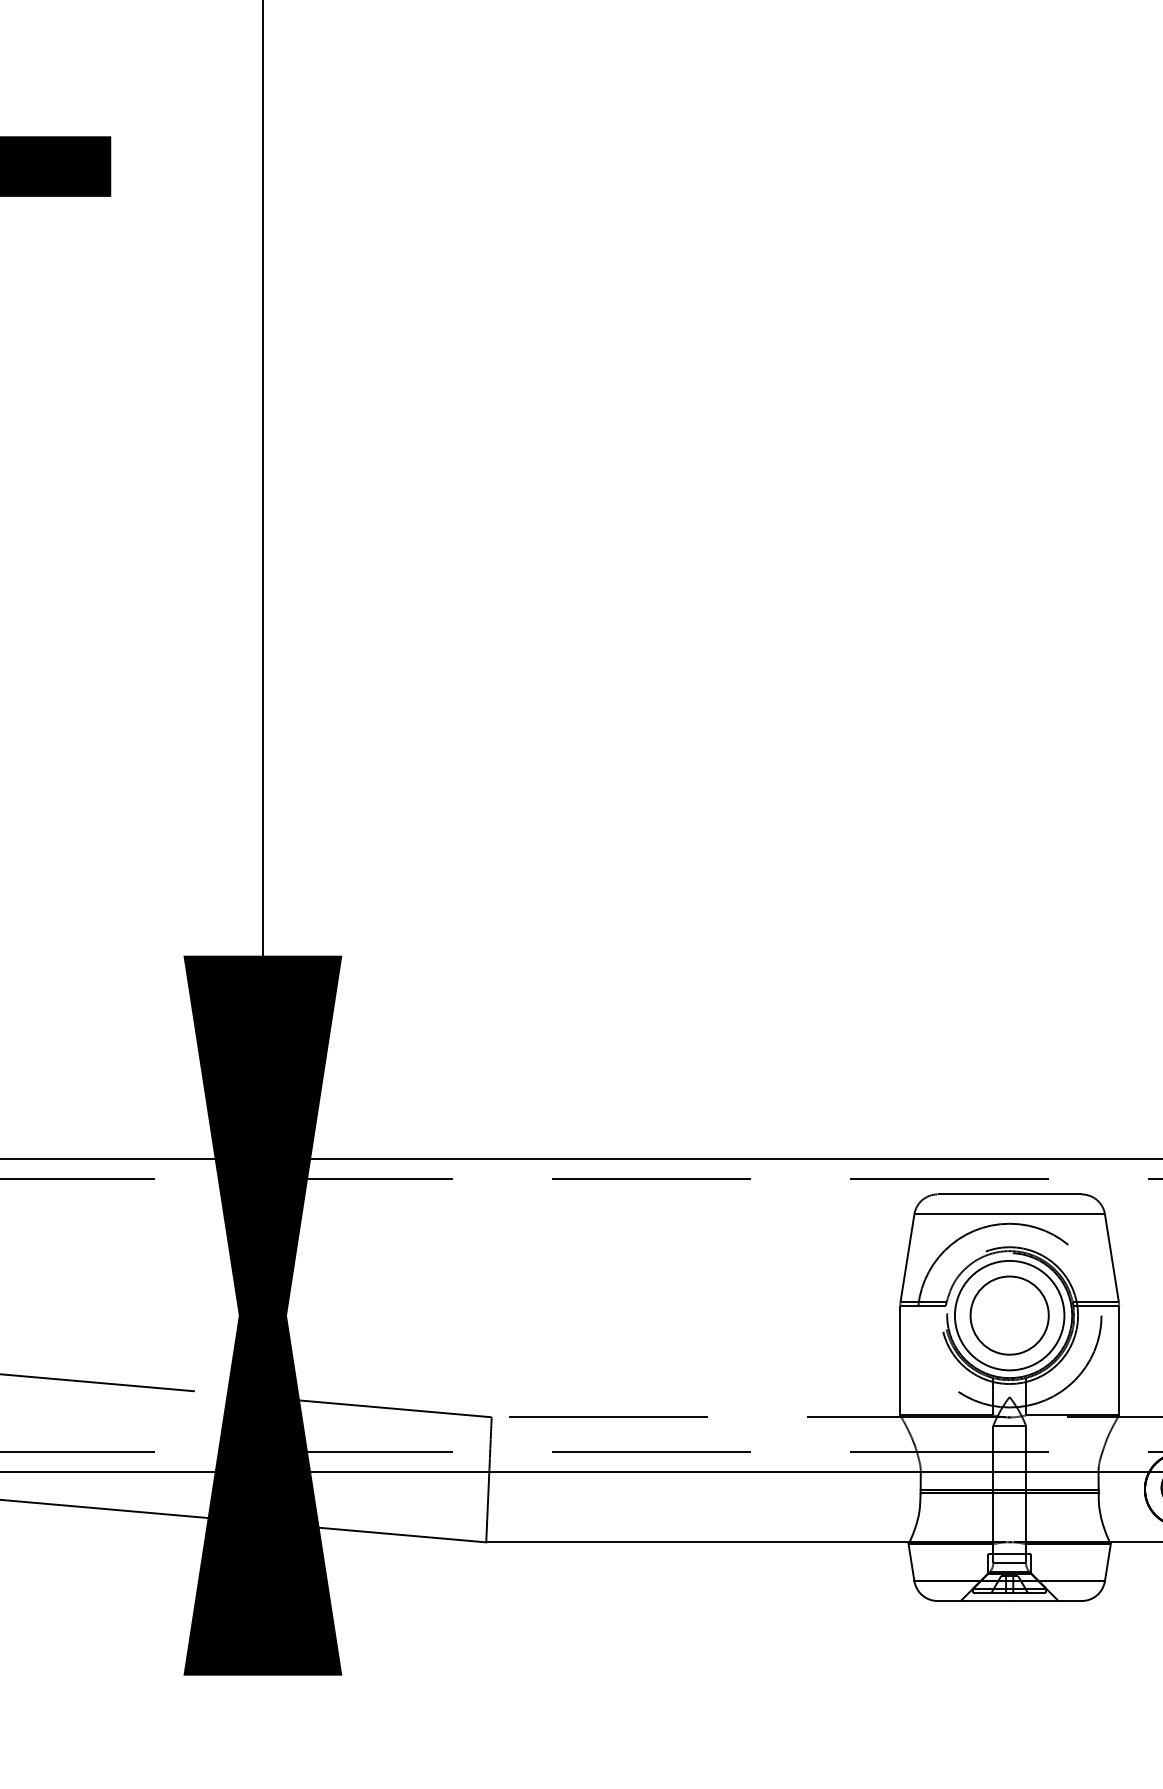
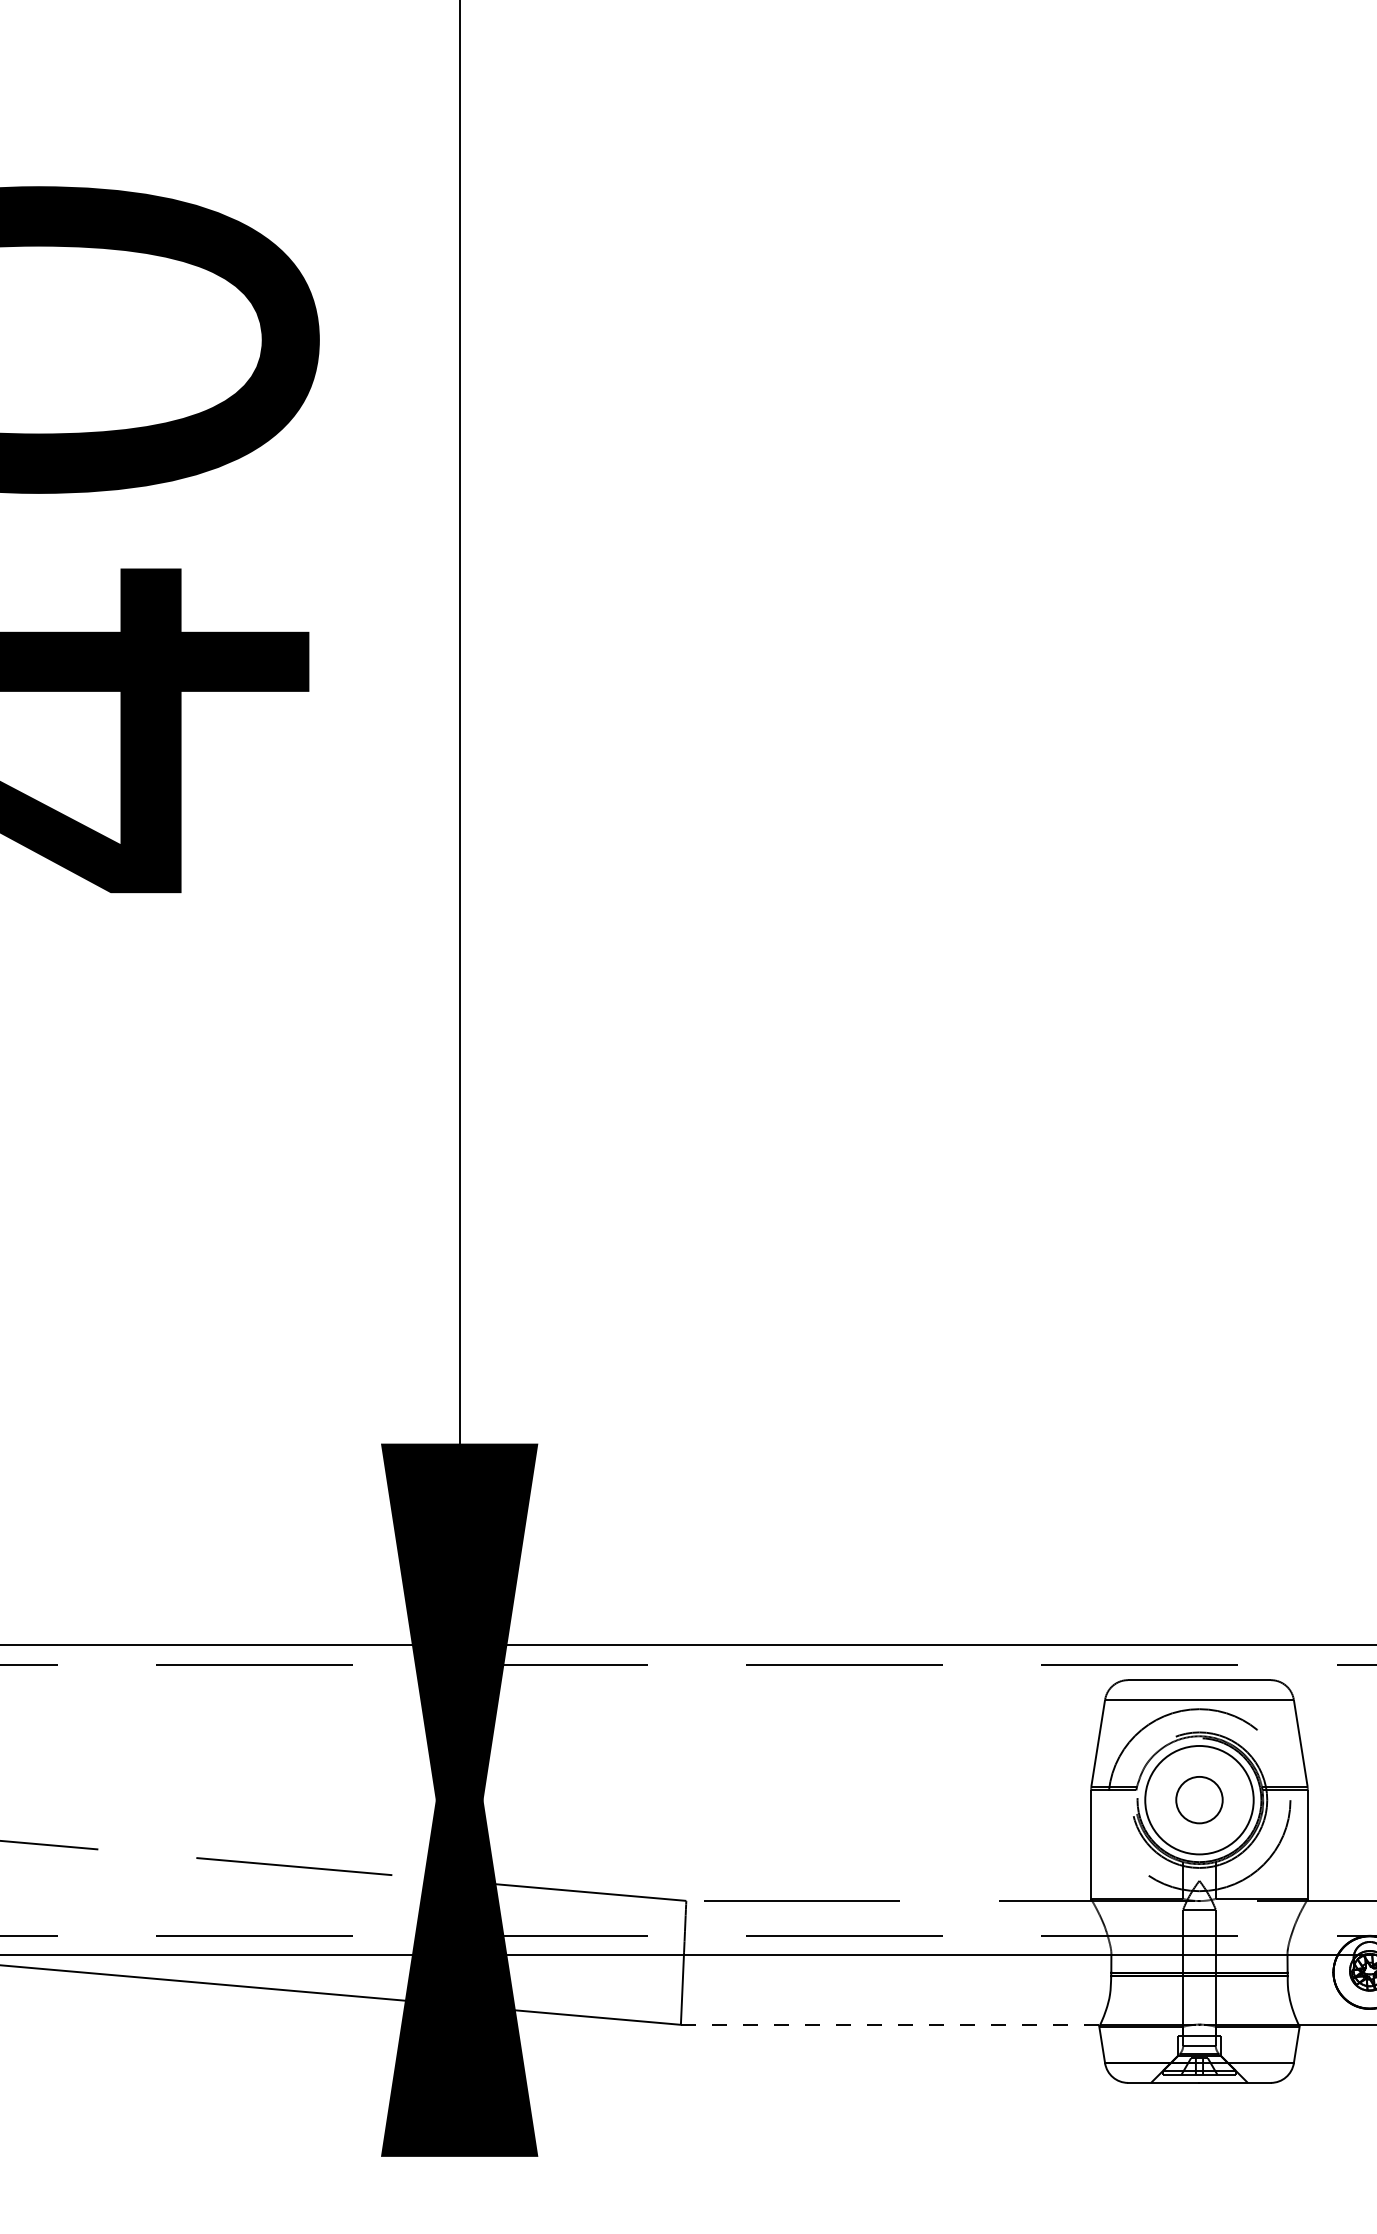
circle: (1009, 1314) -> (1199, 1799), size x0.6
line: (697, 1542) -> (890, 2024), solid -> dashed

